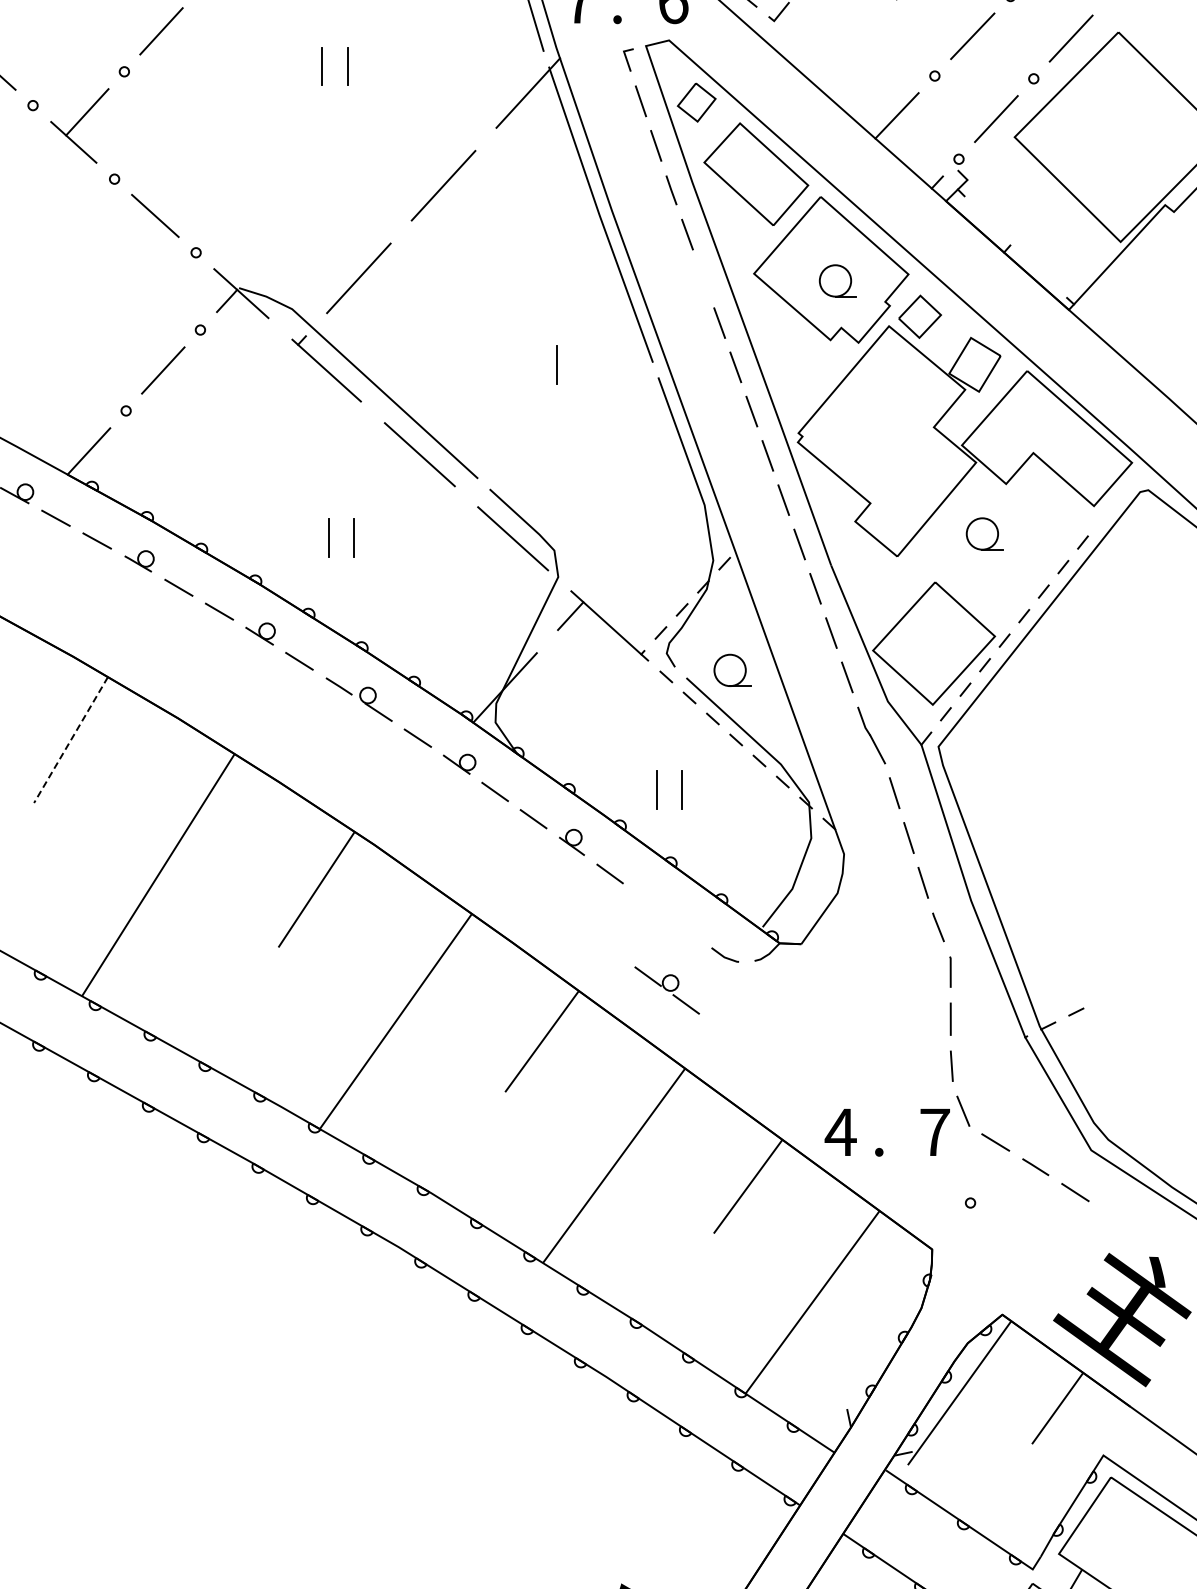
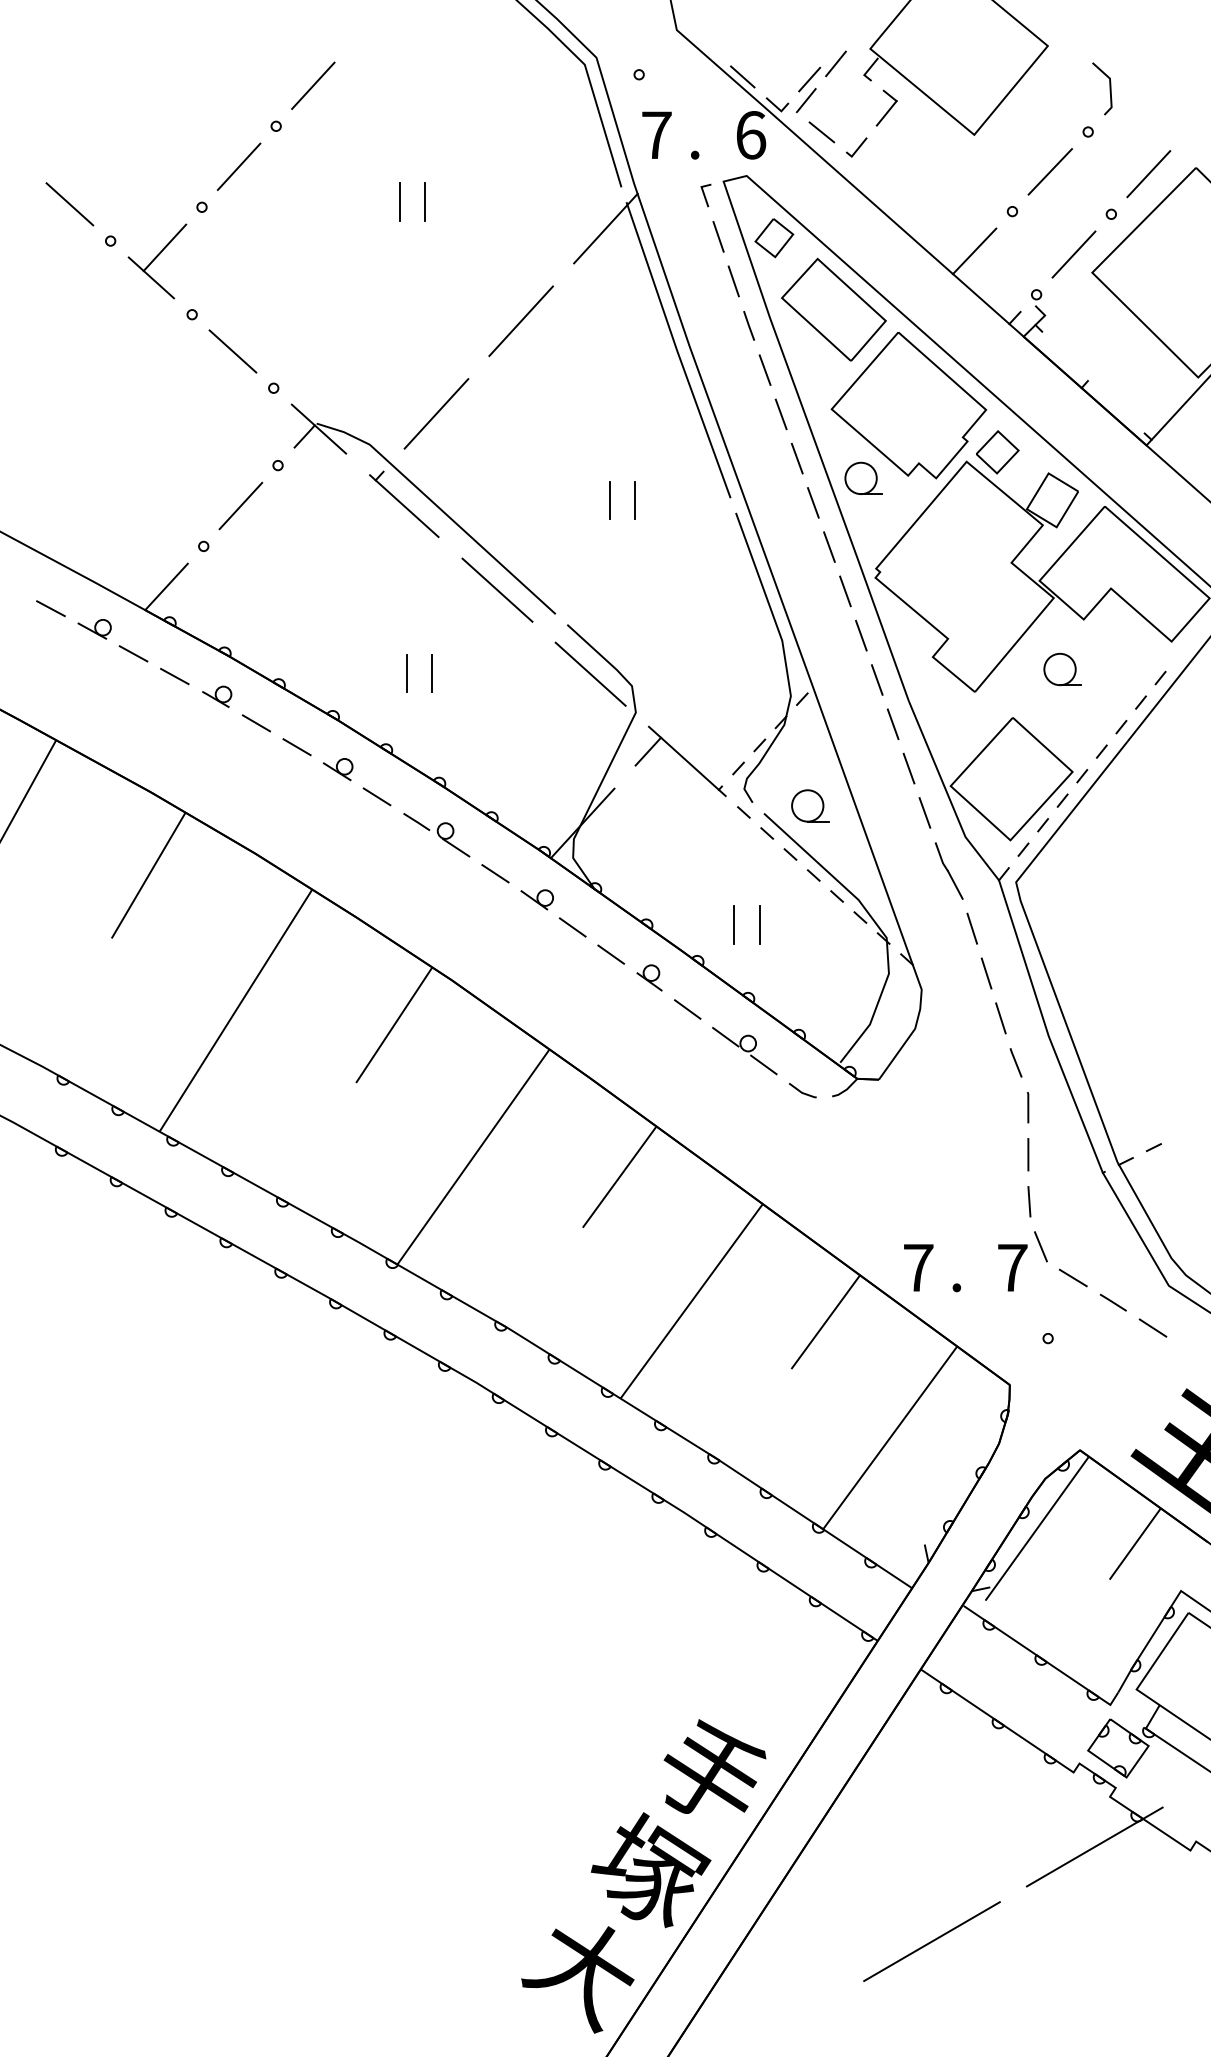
line: (702, 278) -> (780, 414), added
part: (837, 279) -> (863, 477), moved
line: (531, 364) -> (609, 500), added
line: (70, 739) -> (148, 875), dashed -> solid
part: (666, 990) -> (744, 1051), moved
text: (840, 1131) -> (918, 1267), 4 -> 7

